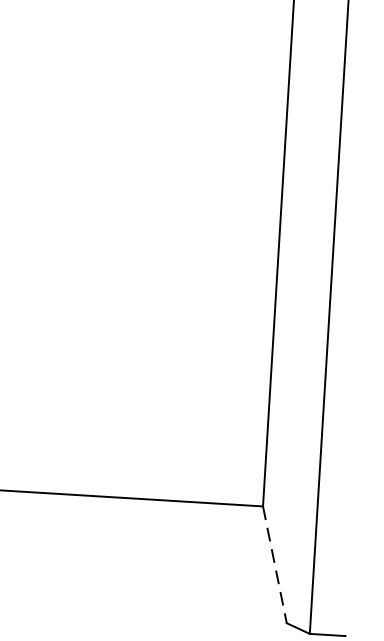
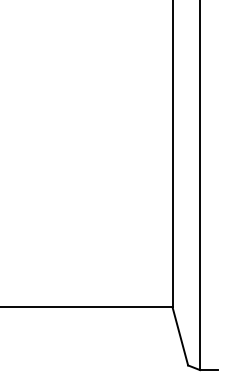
line: (275, 564) -> (180, 336), dashed -> solid

